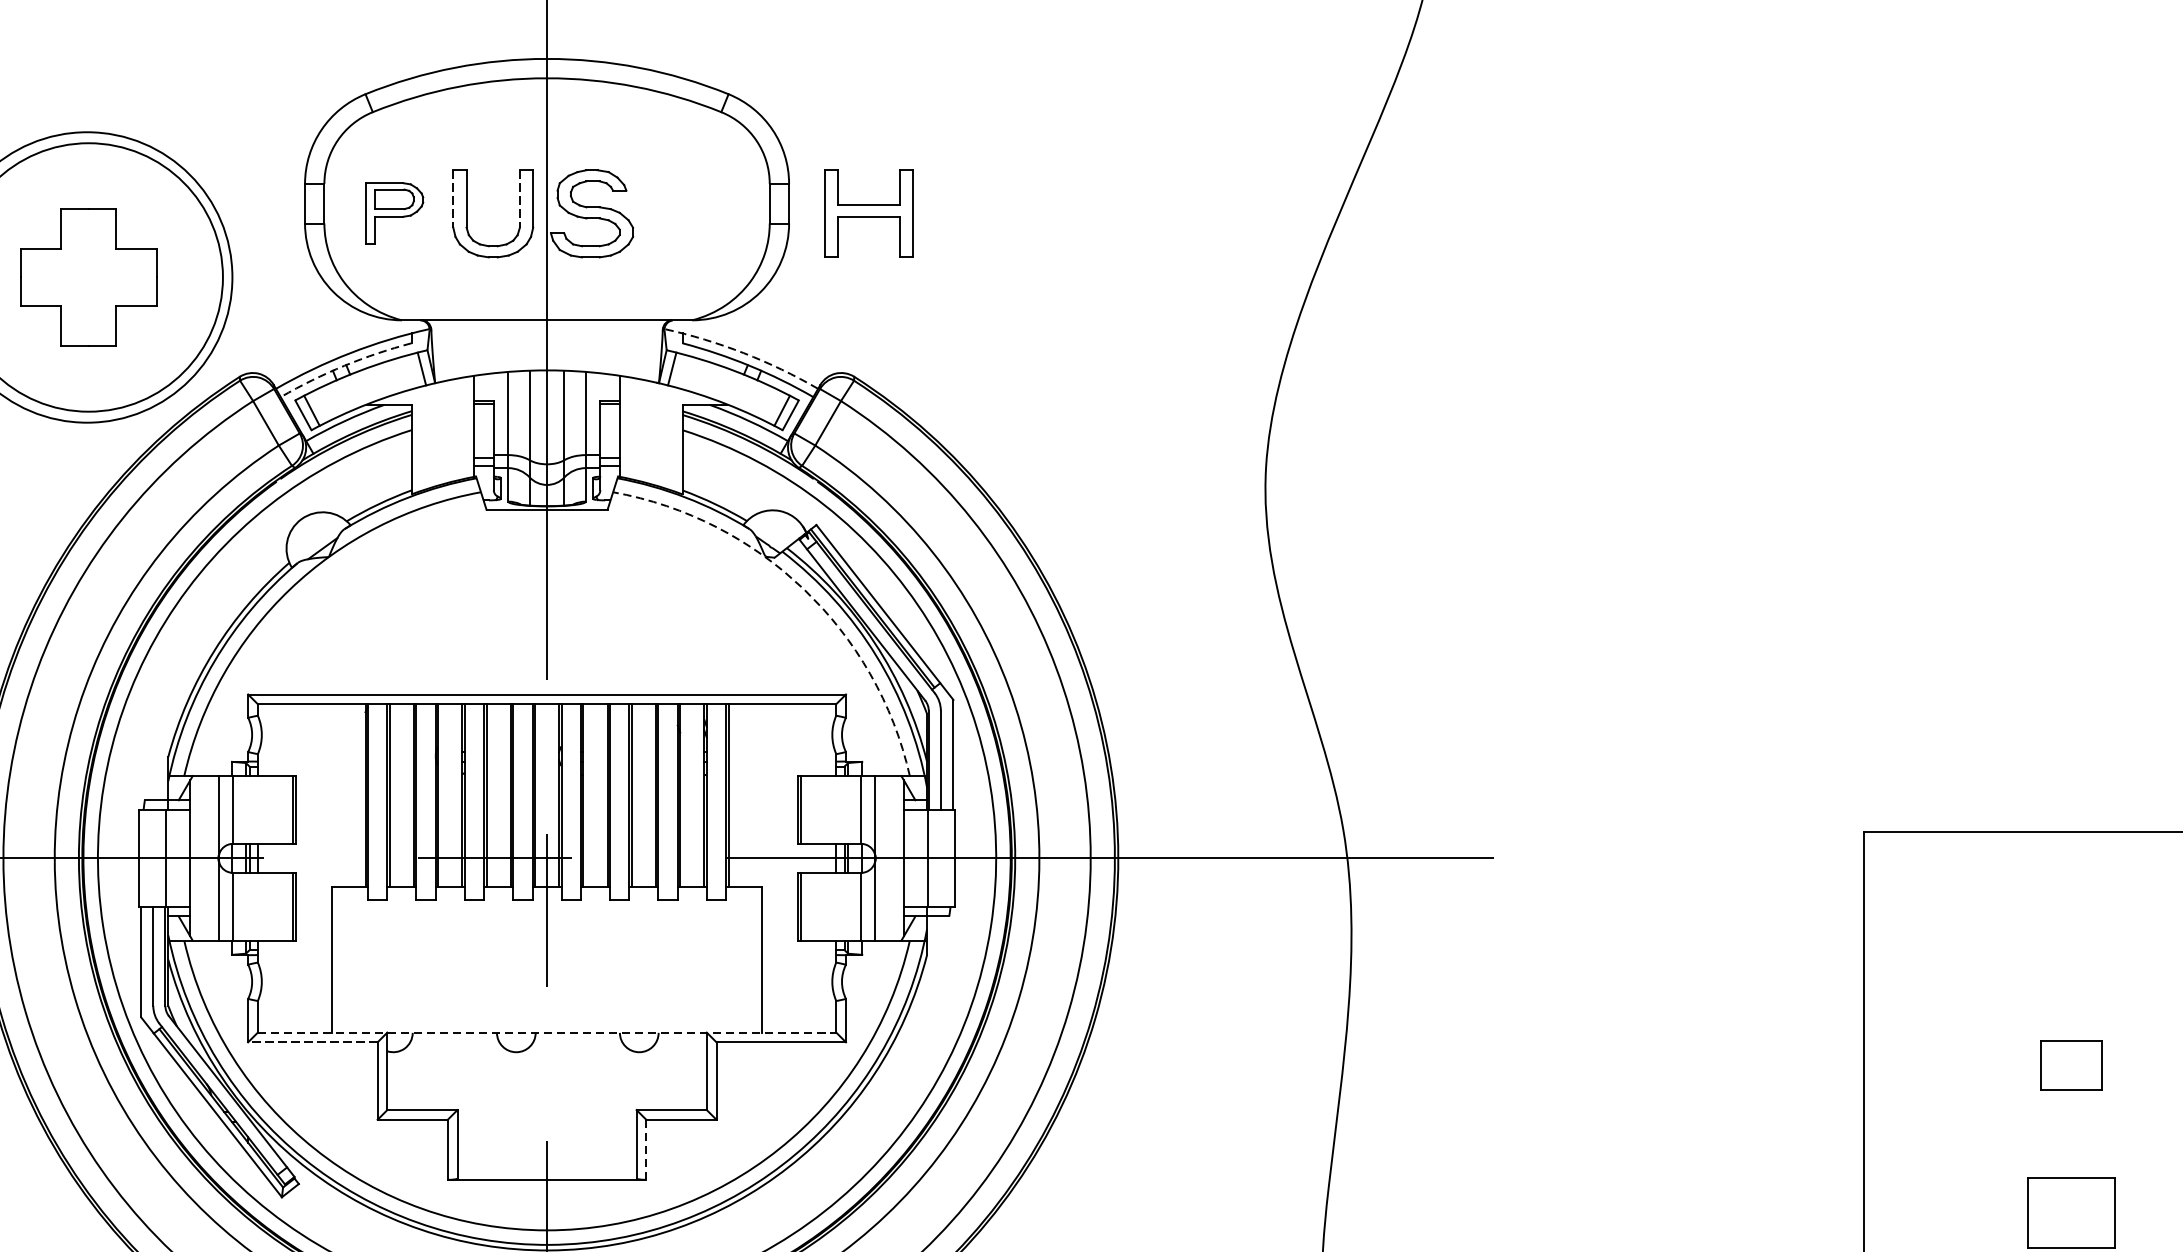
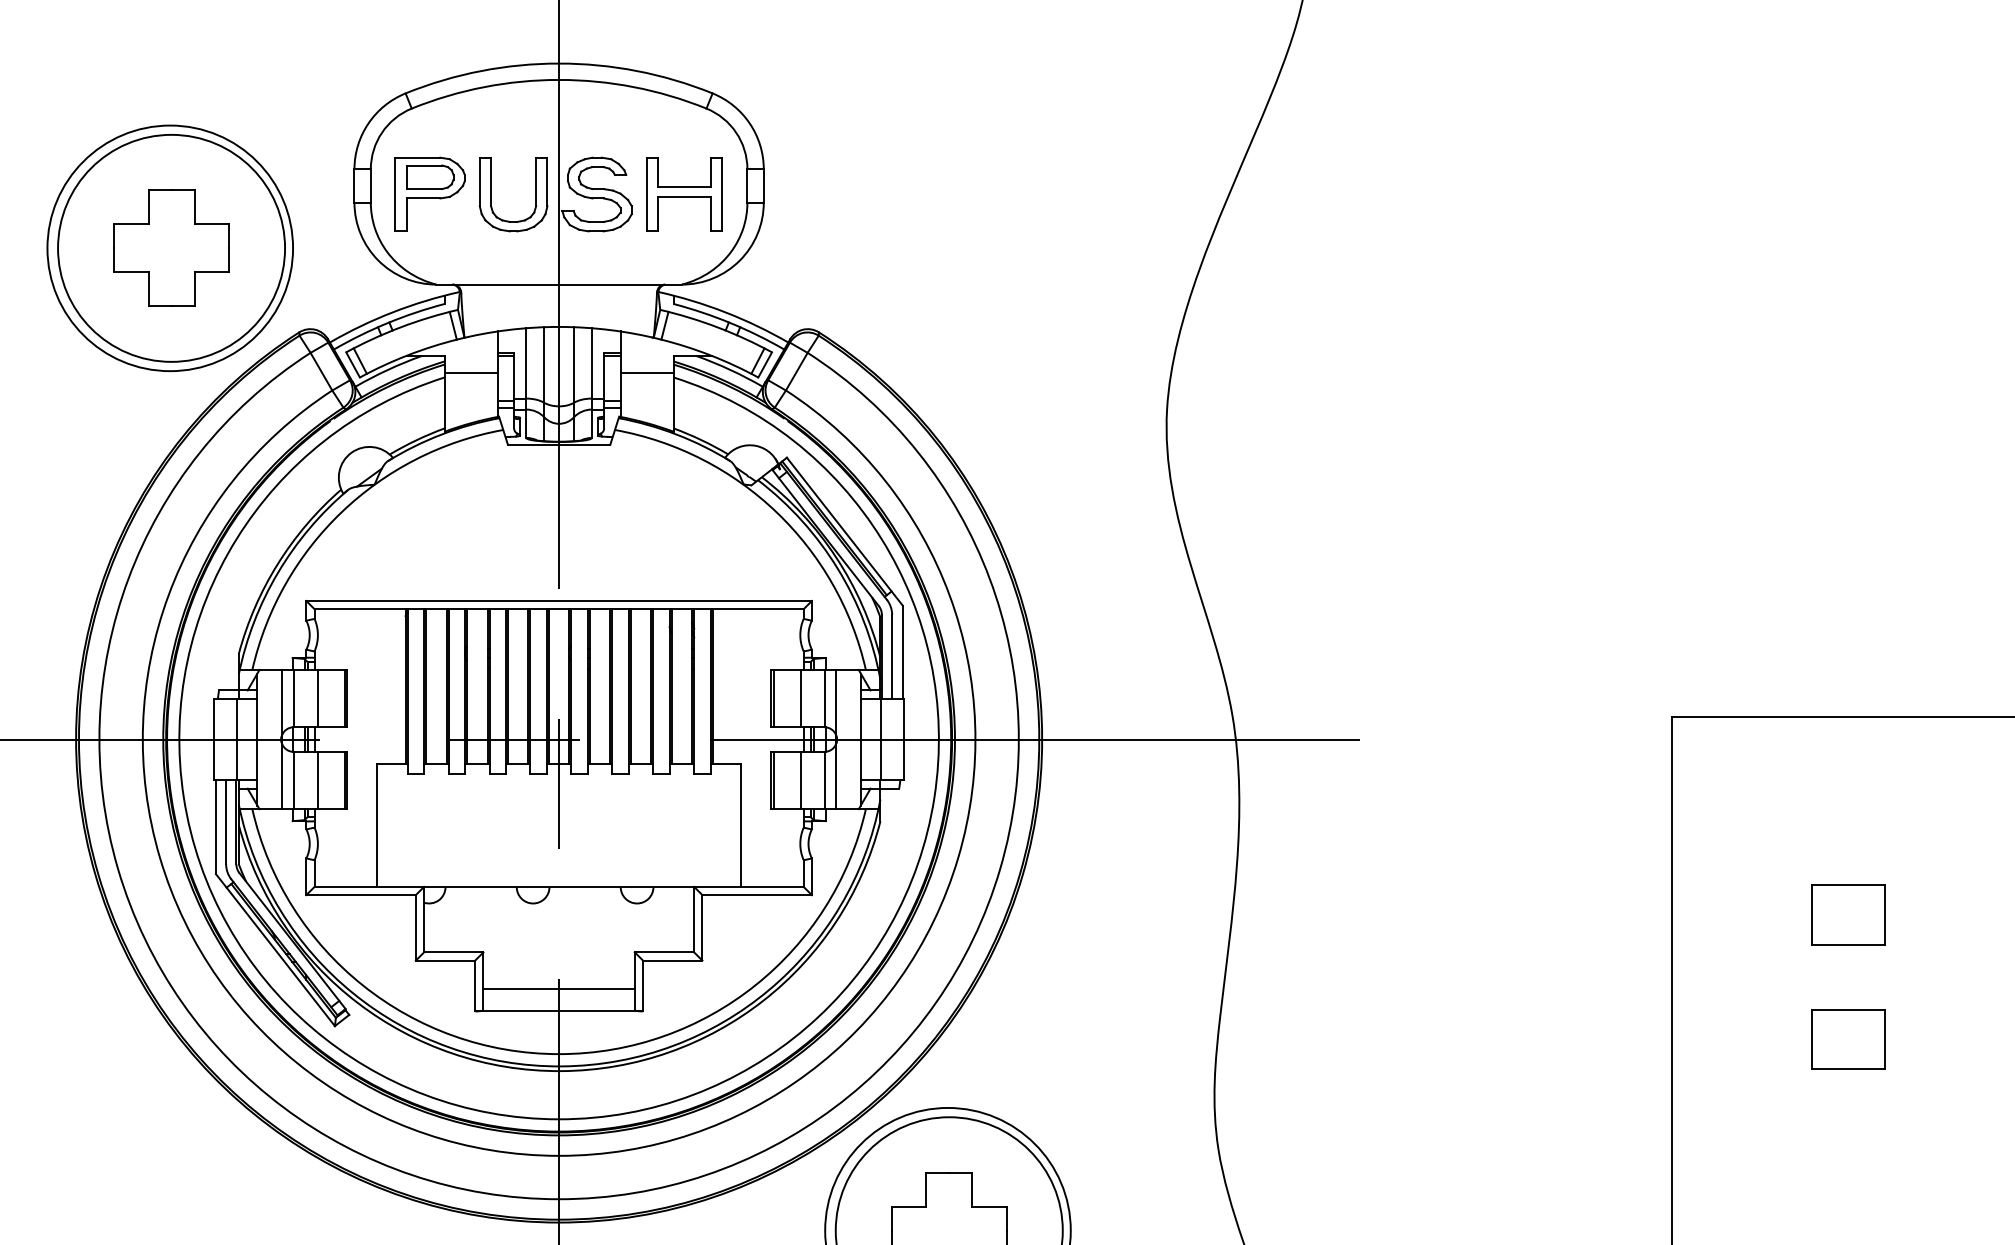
line: (452, 199) -> (479, 182), dashed -> solid
line: (520, 199) -> (536, 182), dashed -> solid
part: (393, 212) -> (429, 193), size x1.43
part: (869, 213) -> (684, 194), moved
arc: (743, 353) -> (725, 312), dashed -> solid
arc: (344, 366) -> (387, 323), dashed -> solid
line: (442, 425) -> (470, 373), added
line: (650, 425) -> (646, 373), added
arc: (804, 589) -> (776, 512), dashed -> solid
line: (261, 809) -> (317, 698), added
line: (832, 809) -> (800, 698), added
line: (261, 906) -> (317, 780), added
line: (832, 906) -> (800, 780), added
line: (547, 1032) -> (559, 886), dashed -> solid
line: (313, 1042) -> (361, 895), dashed -> solid
part: (2071, 1065) -> (1848, 914), size x1.43
line: (646, 1150) -> (643, 986), dashed -> solid
line: (546, 1153) -> (558, 989), added

